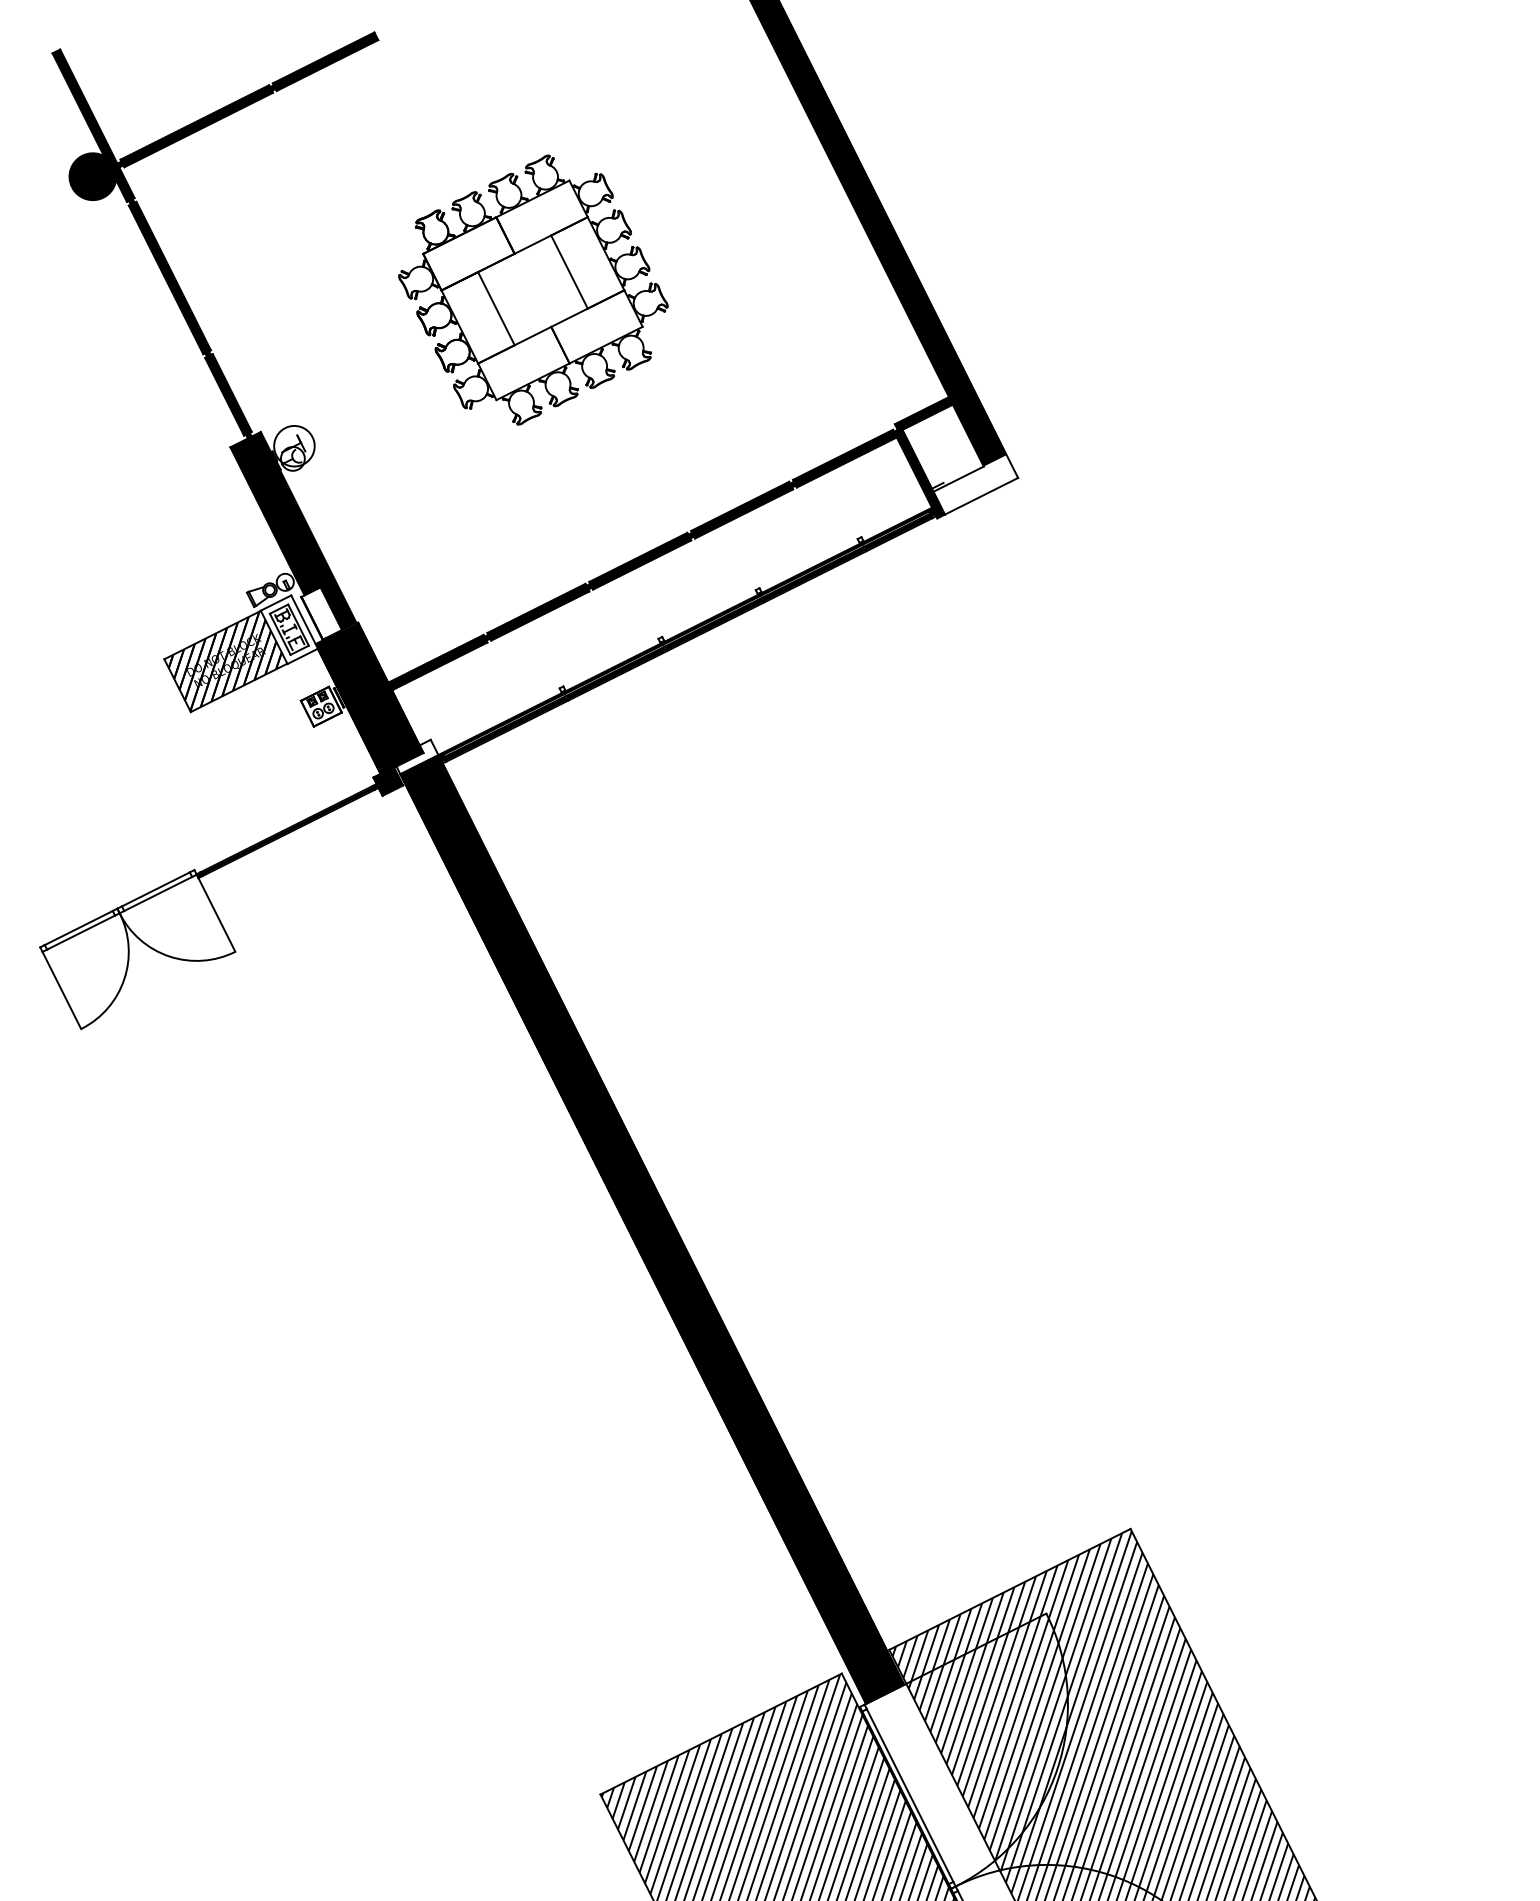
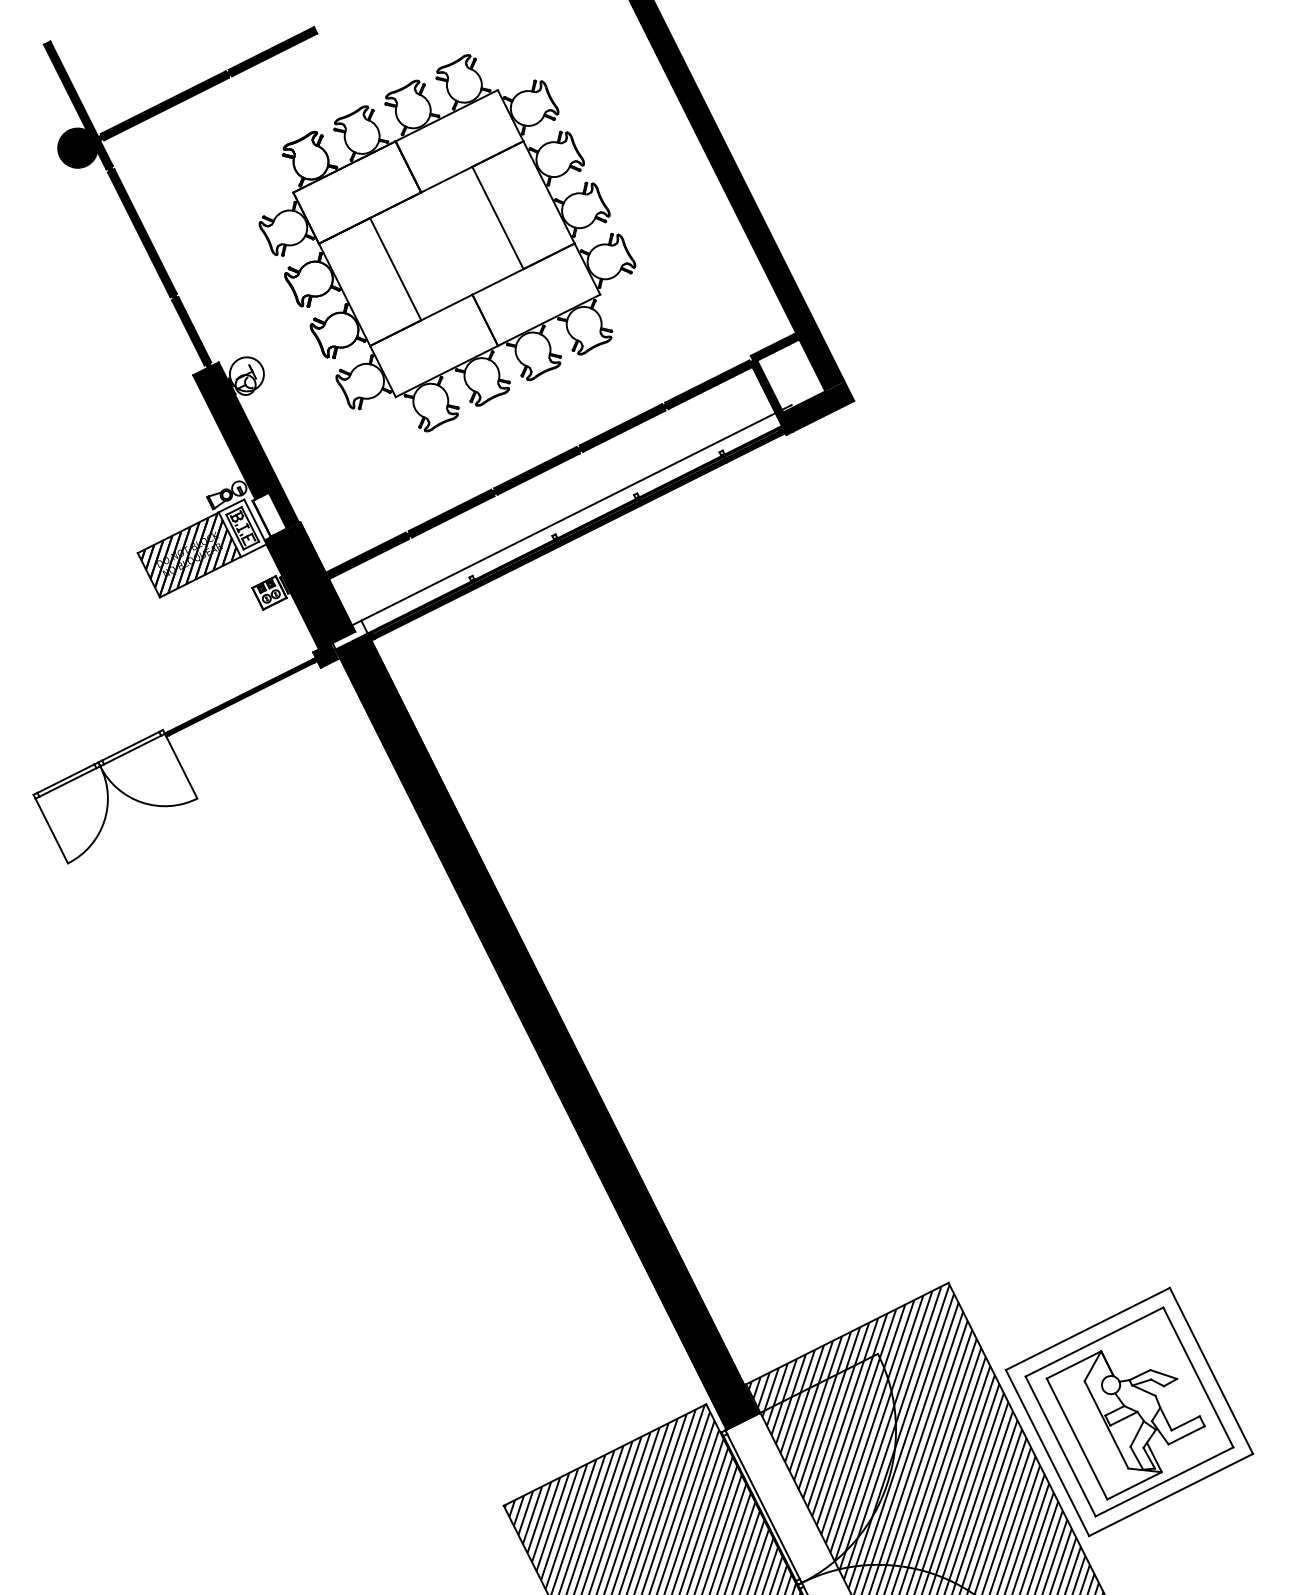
part: (533, 290) -> (447, 243), size x1.67
fill: (975, 484) -> (818, 406), added
line: (677, 615) -> (568, 516), added
part: (1346, 1682) -> (1129, 1411), added

